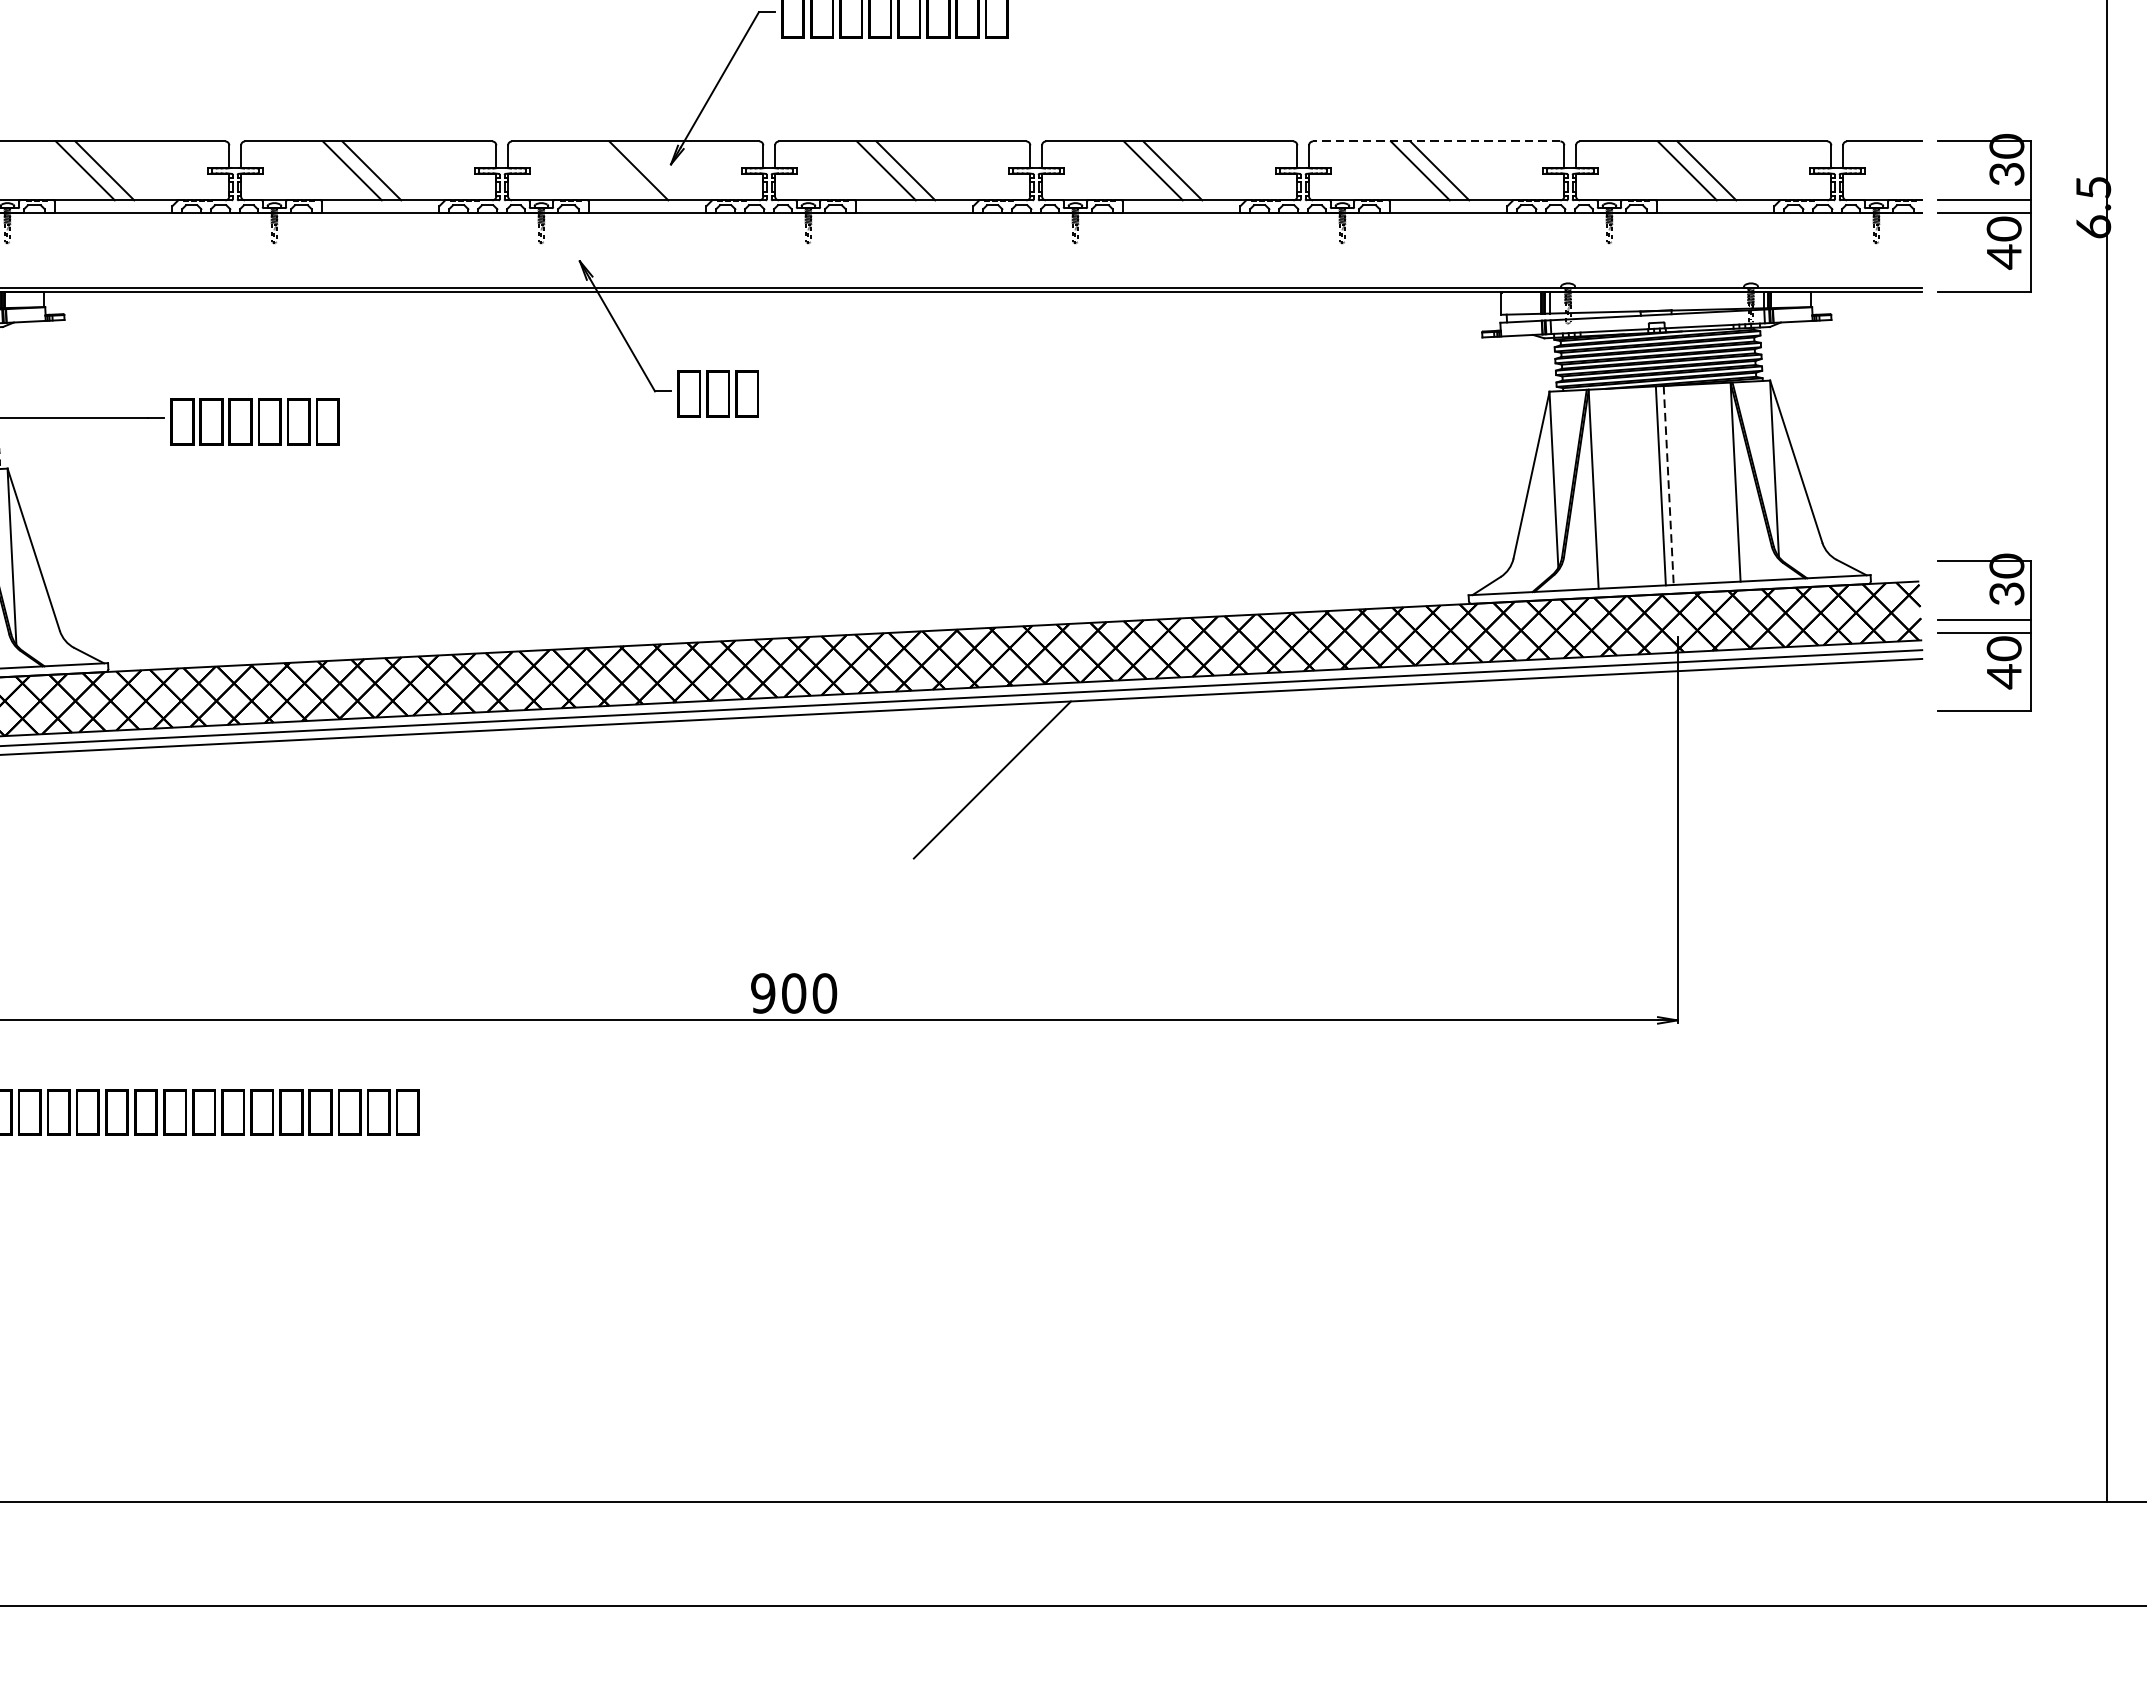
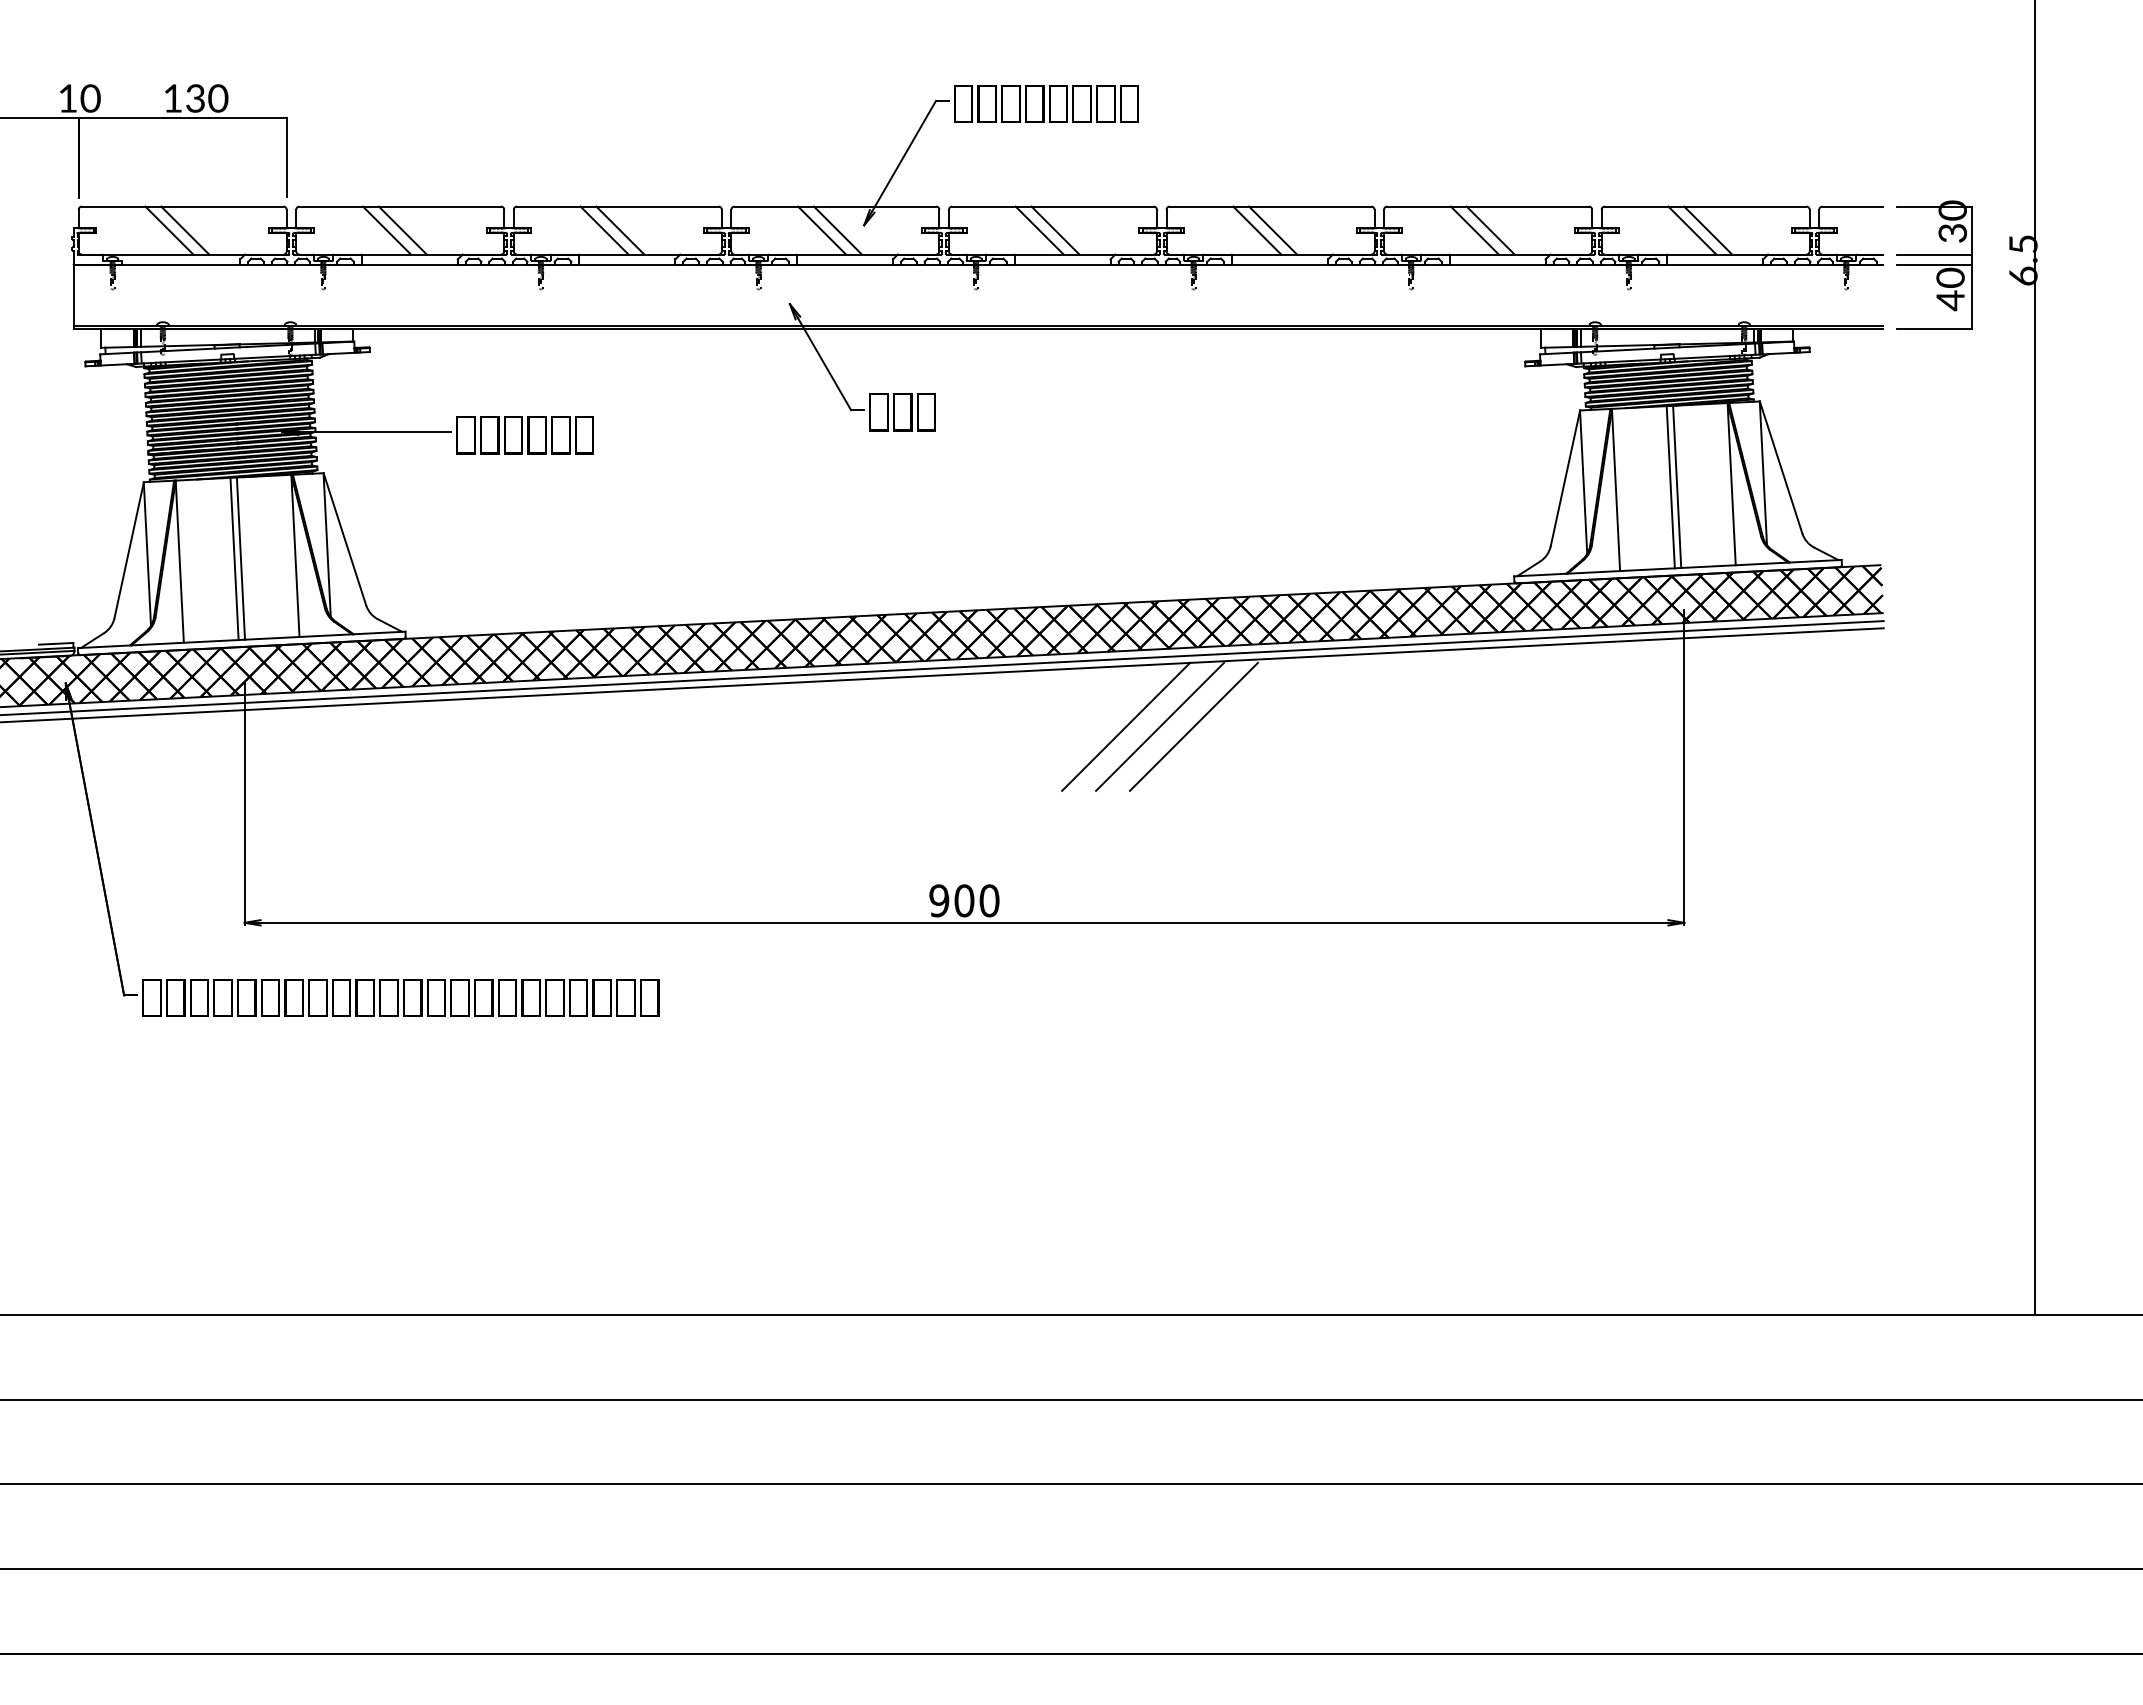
line: (1437, 141) -> (1488, 206), dashed -> solid
line: (619, 170) -> (822, 230), added
line: (1669, 486) -> (1677, 487), dashed -> solid
part: (1984, 632) -> (1934, 606), removed
line: (1034, 779) -> (1160, 726), added
line: (1075, 779) -> (1193, 726), added

